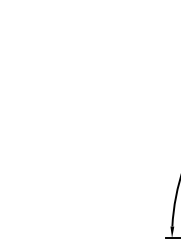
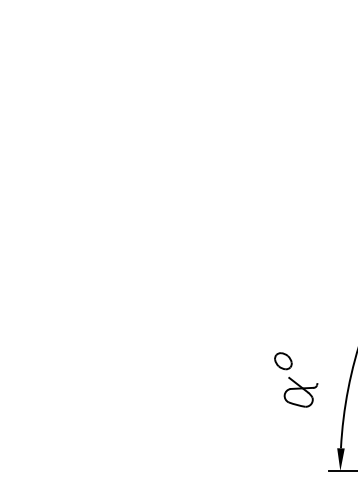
part: (149, 191) -> (295, 378), added

